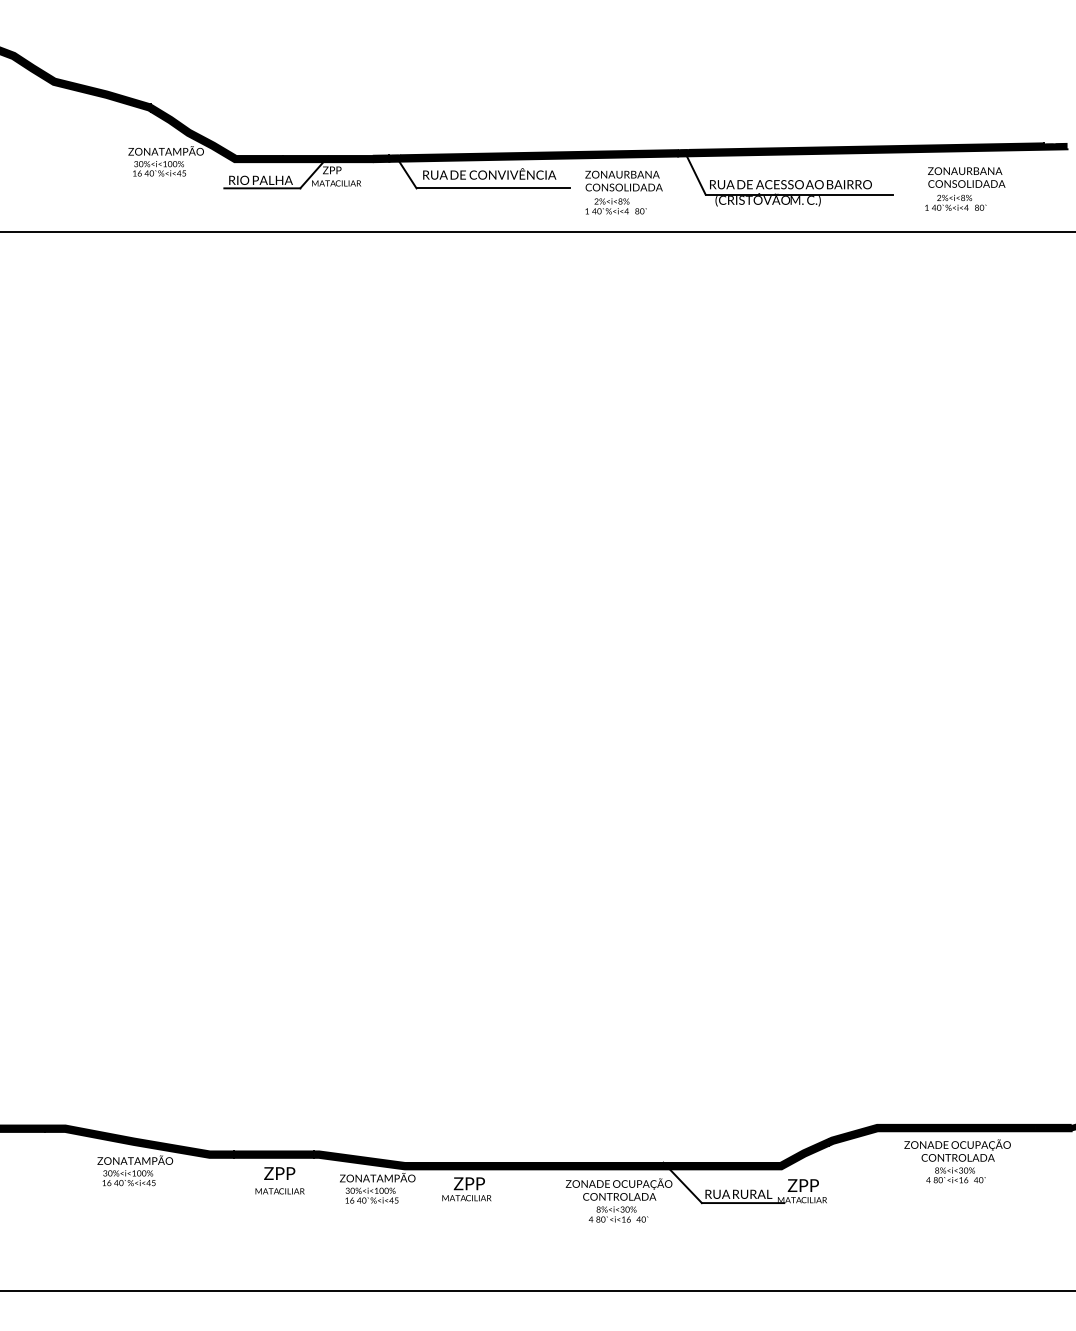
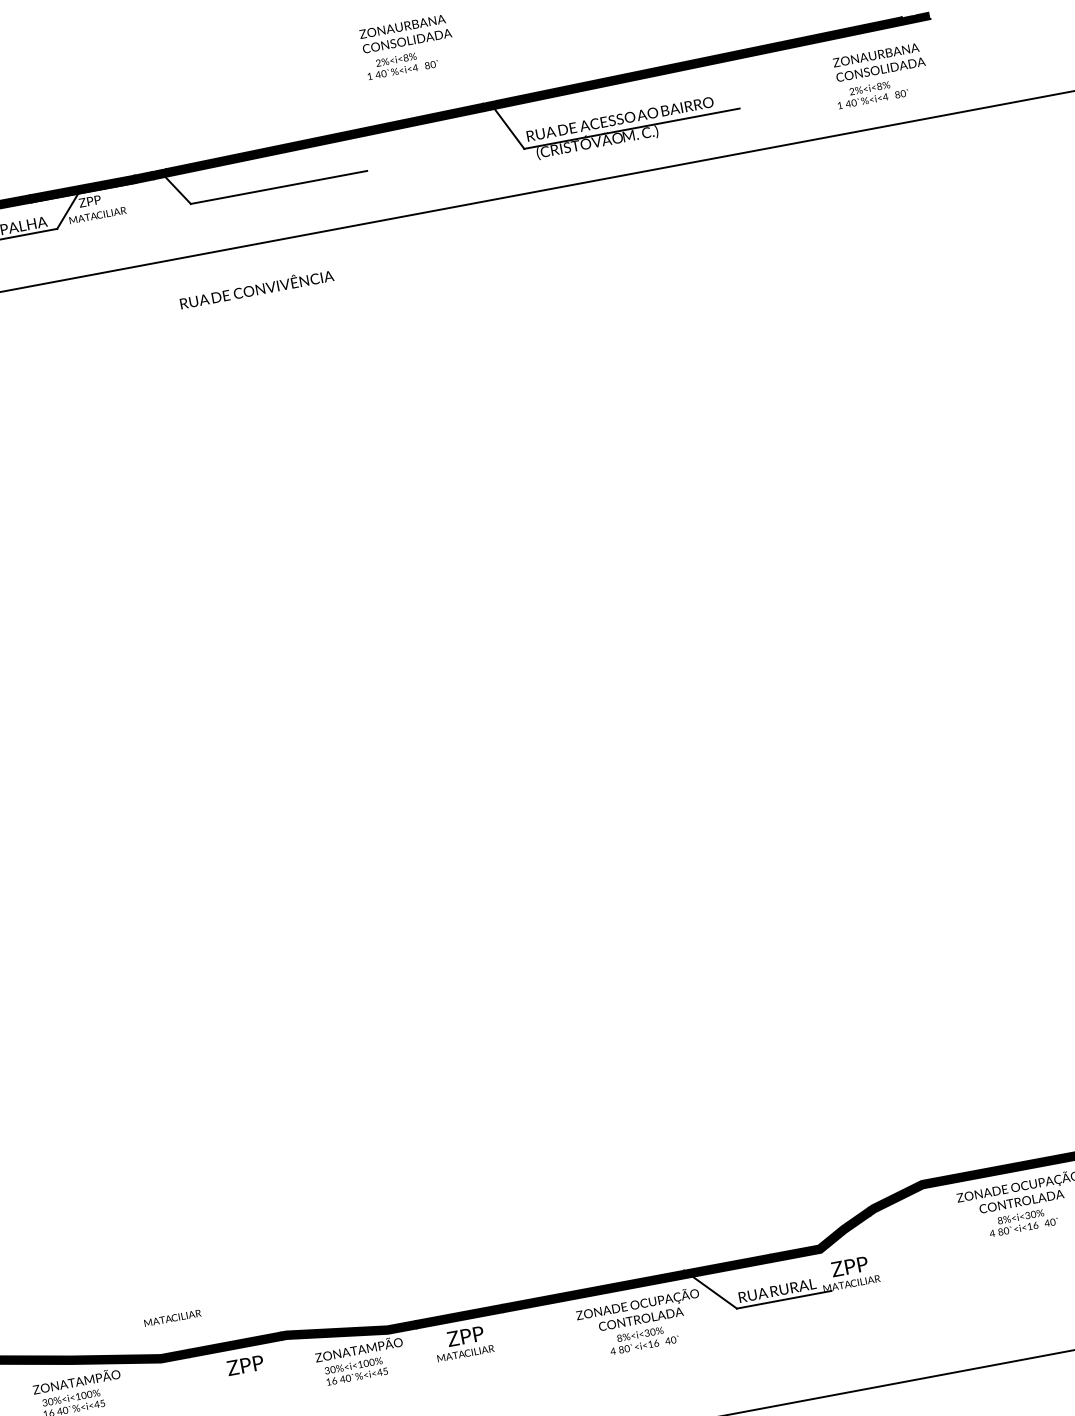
text: (489, 173) -> (256, 288), moved
text: (965, 188) -> (880, 75), moved
text: (623, 192) -> (407, 46), moved
text: (279, 1191) -> (172, 1318), moved

